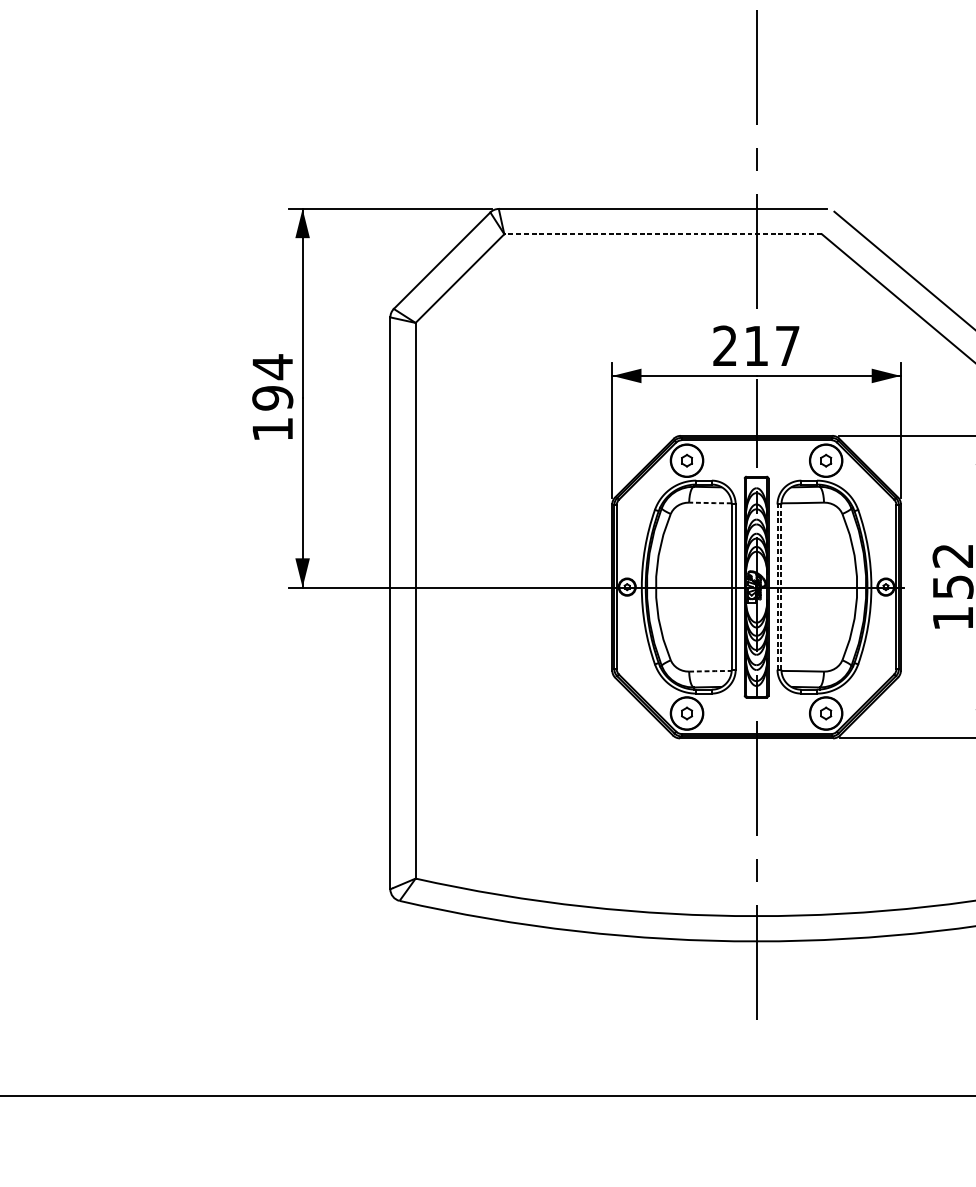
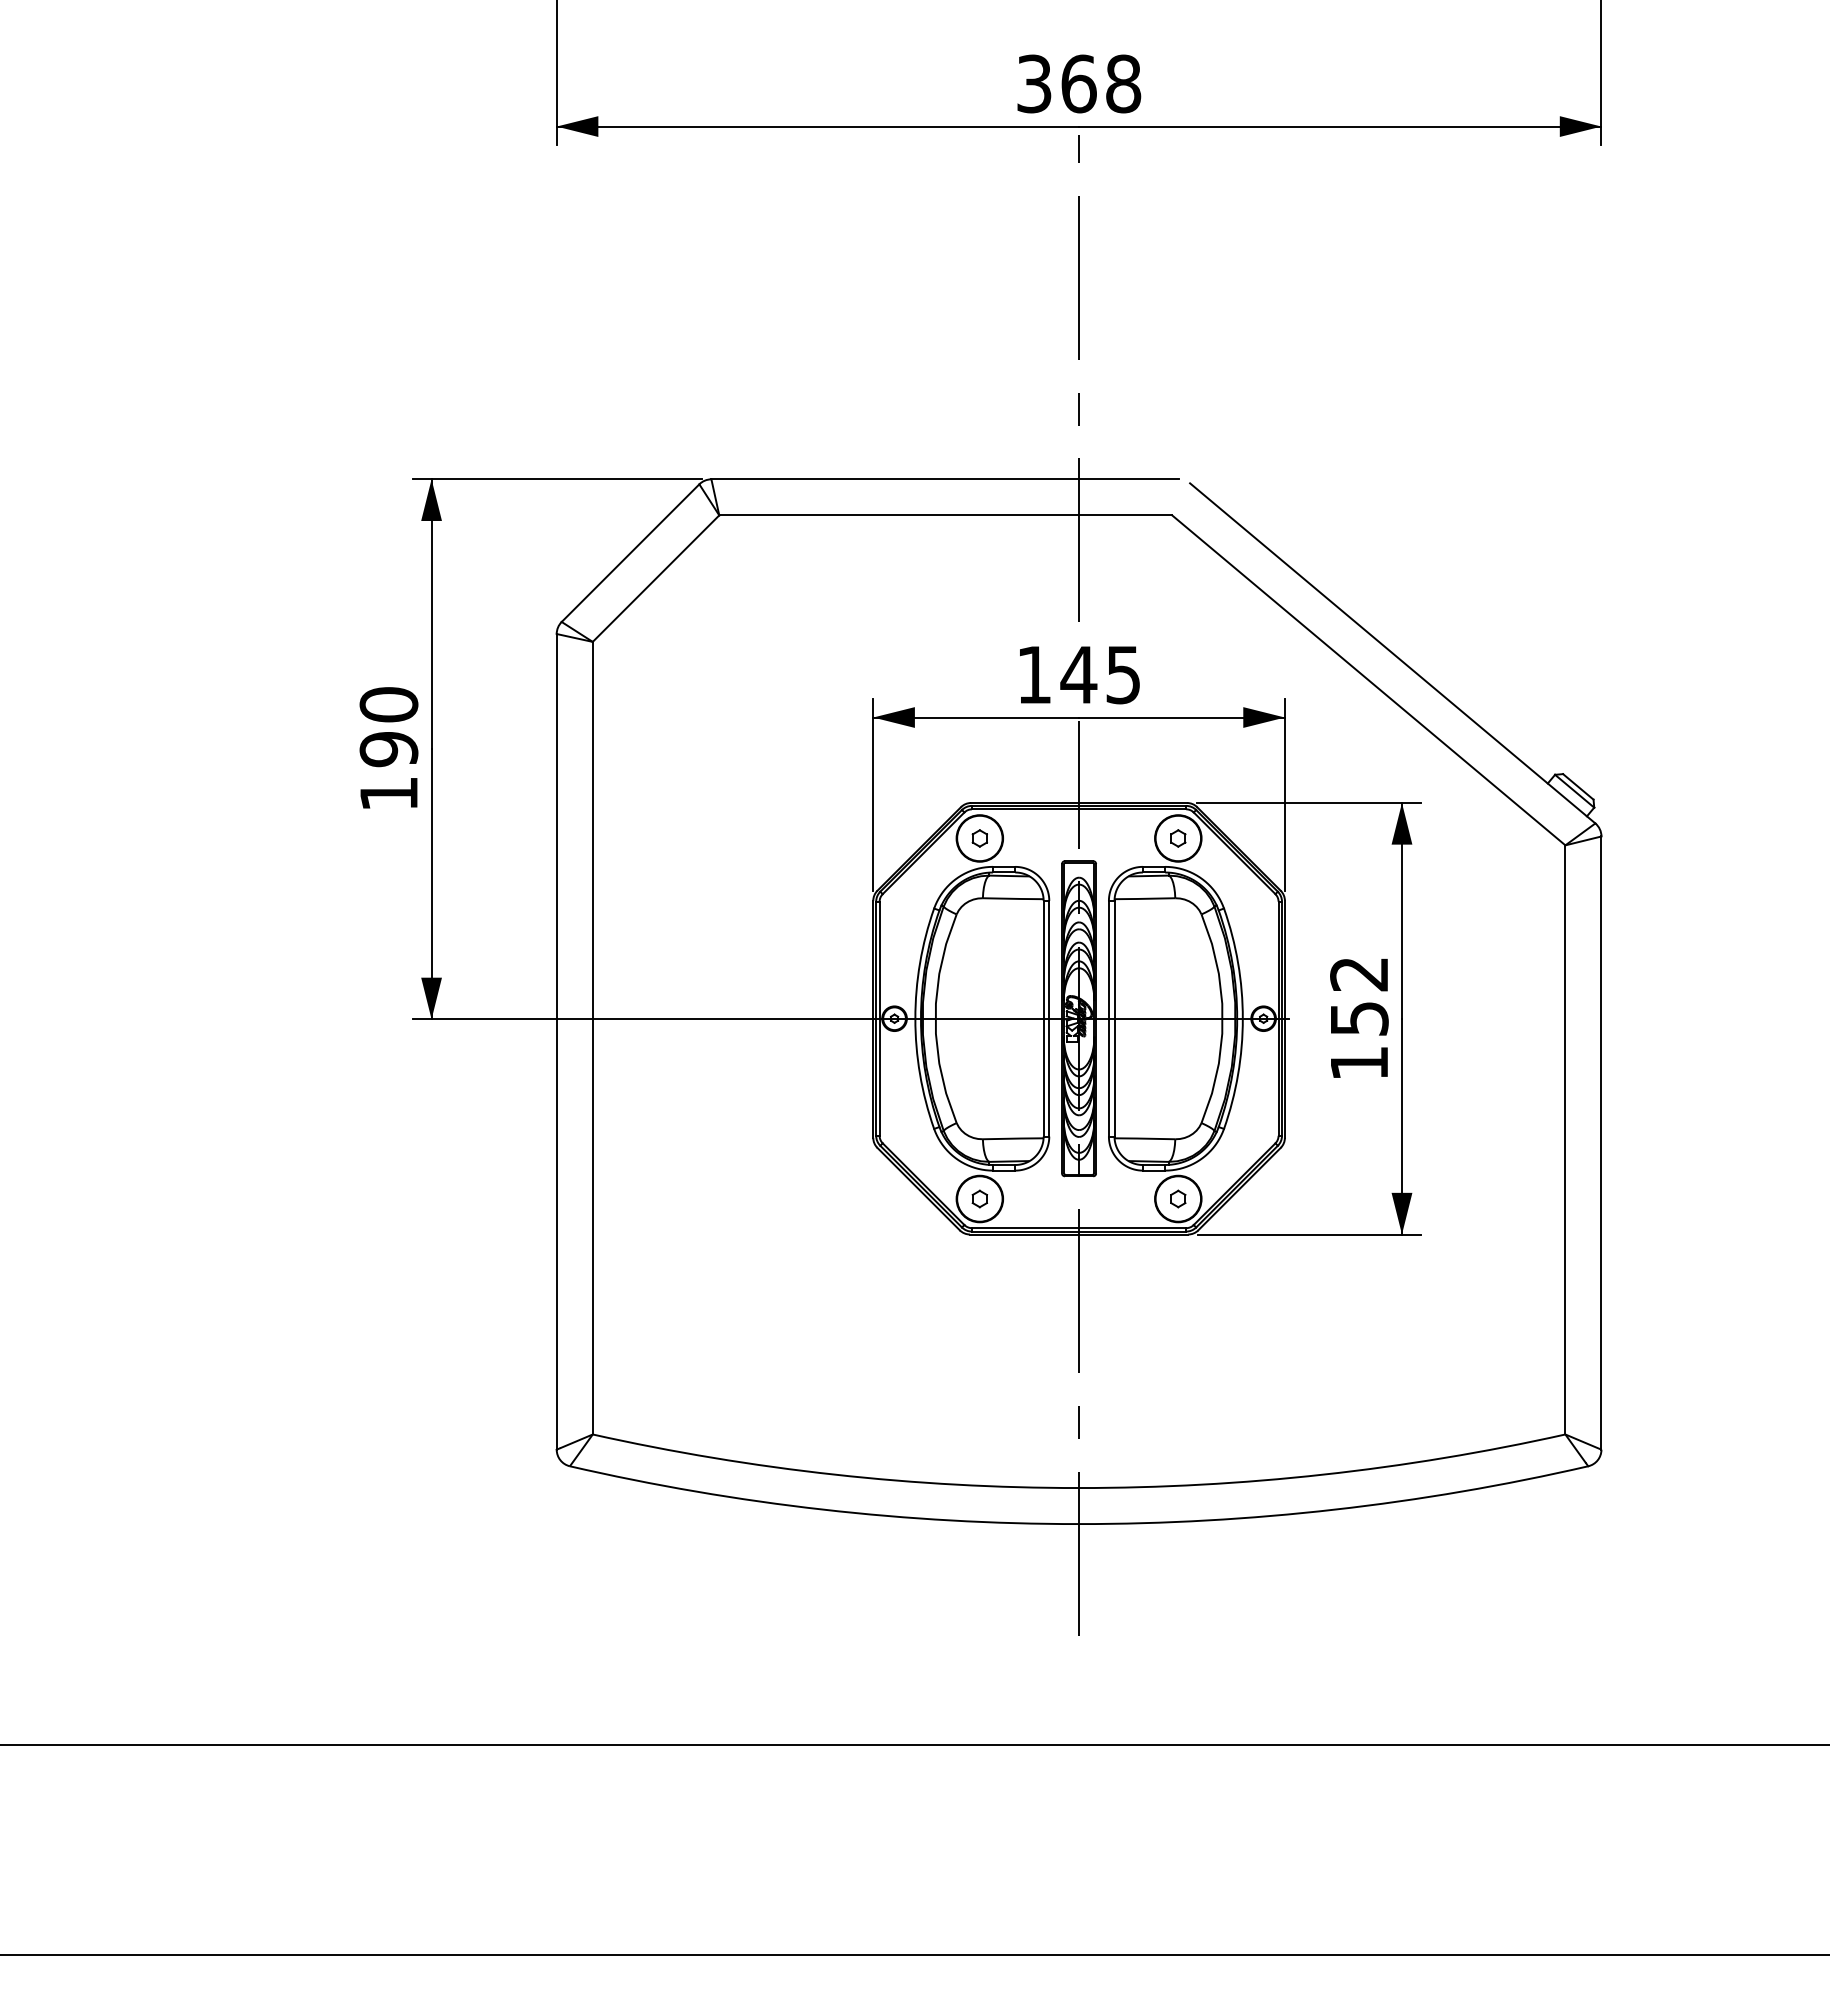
line: (662, 234) -> (945, 515), dashed -> solid
text: (756, 345) -> (1078, 674), 217 -> 145
text: (272, 366) -> (388, 704), 194 -> 190
line: (710, 502) -> (1013, 898), dashed -> solid
line: (777, 586) -> (1108, 1018), dashed -> solid
line: (781, 586) -> (1114, 1018), dashed -> solid
line: (710, 671) -> (1013, 1138), dashed -> solid

